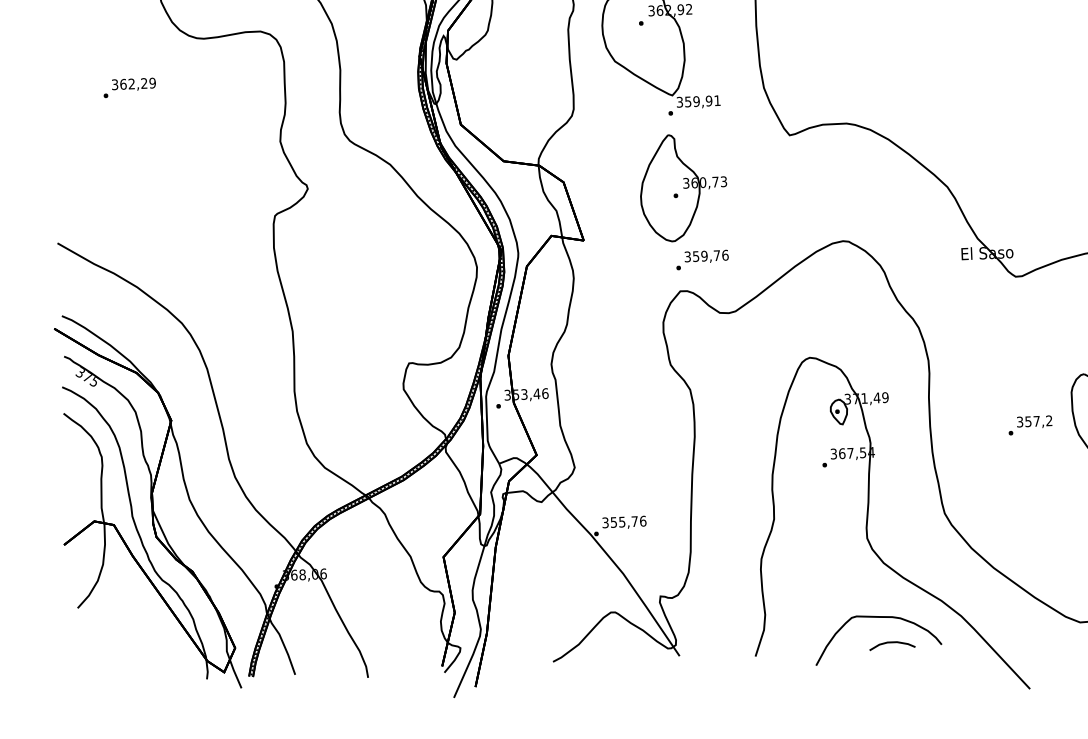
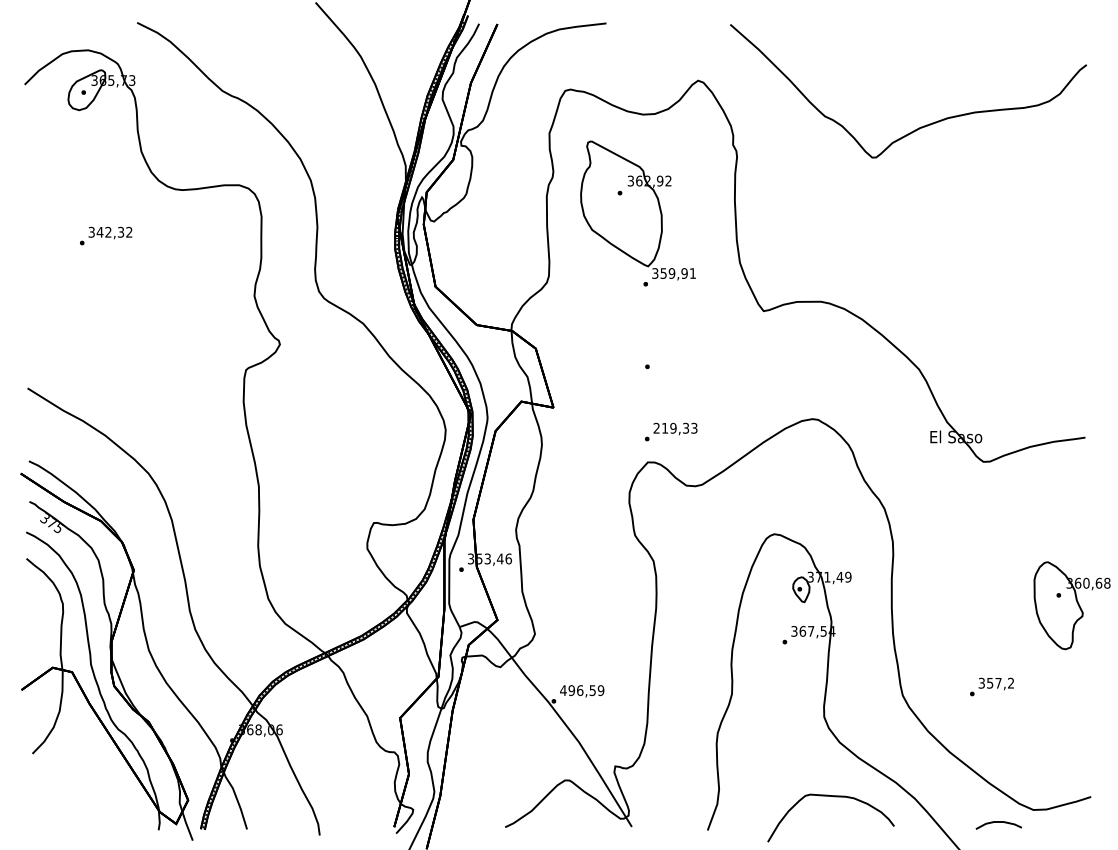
text: (137, 82) -> (114, 231), 362,29 -> 342,32
part: (683, 188) -> (655, 359), removed
text: (706, 255) -> (675, 427), 359,76 -> 219,33
text: (1029, 424) -> (991, 686), moved
text: (624, 521) -> (582, 690), 355,76 -> 496,59
curve: (891, 642) -> (998, 822), moved

